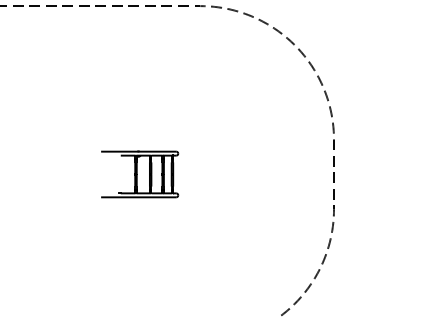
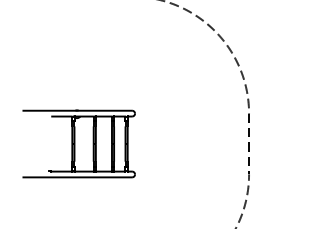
part: (139, 174) -> (78, 144), size x1.67

